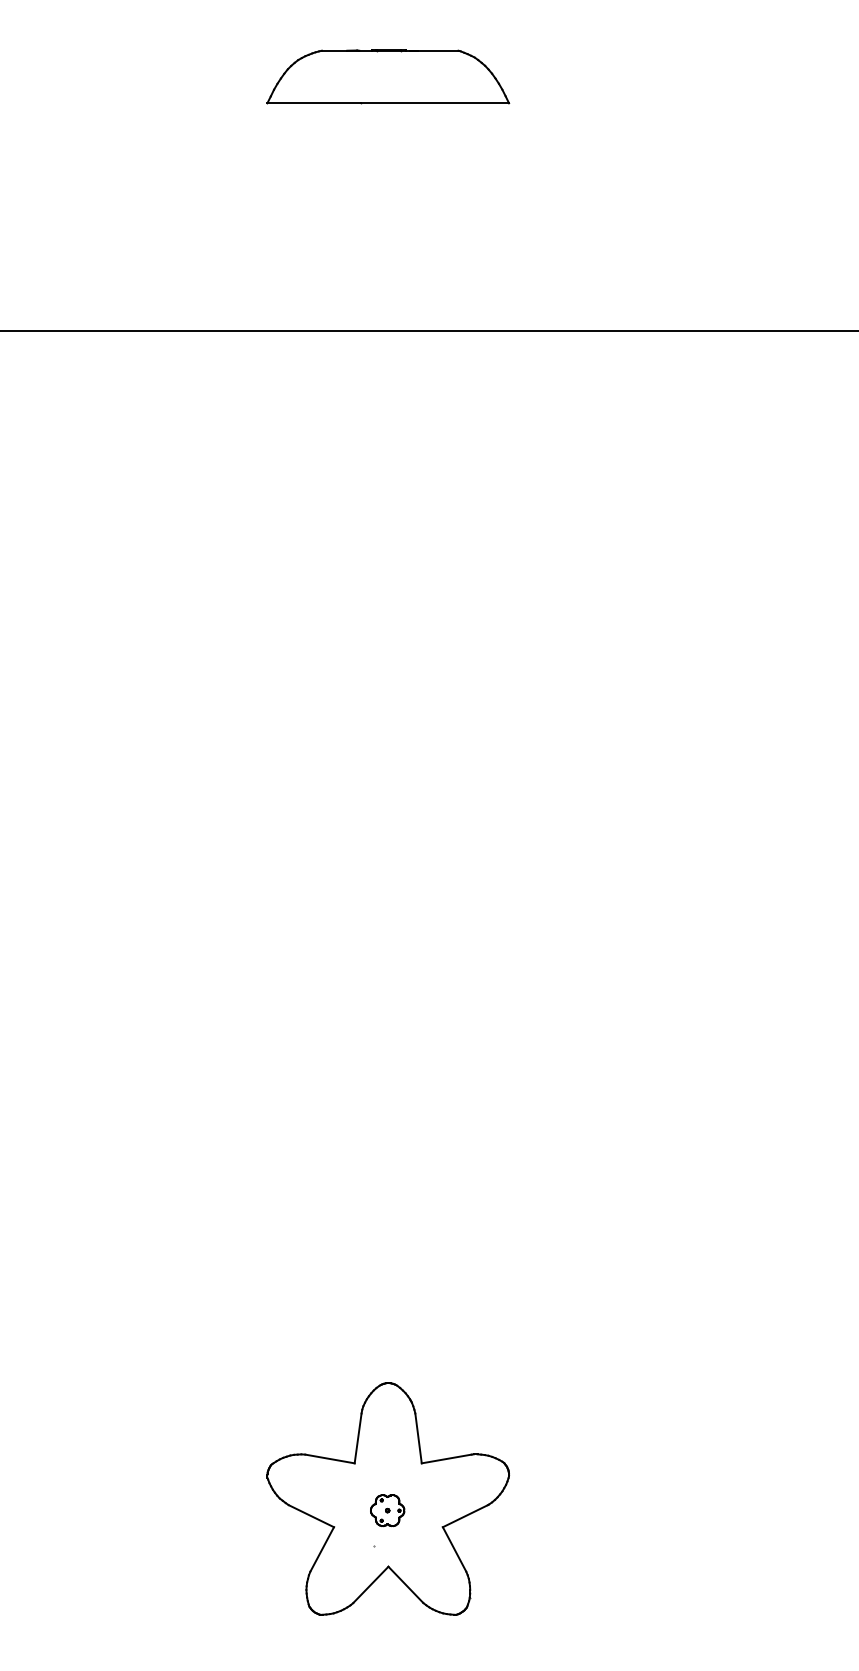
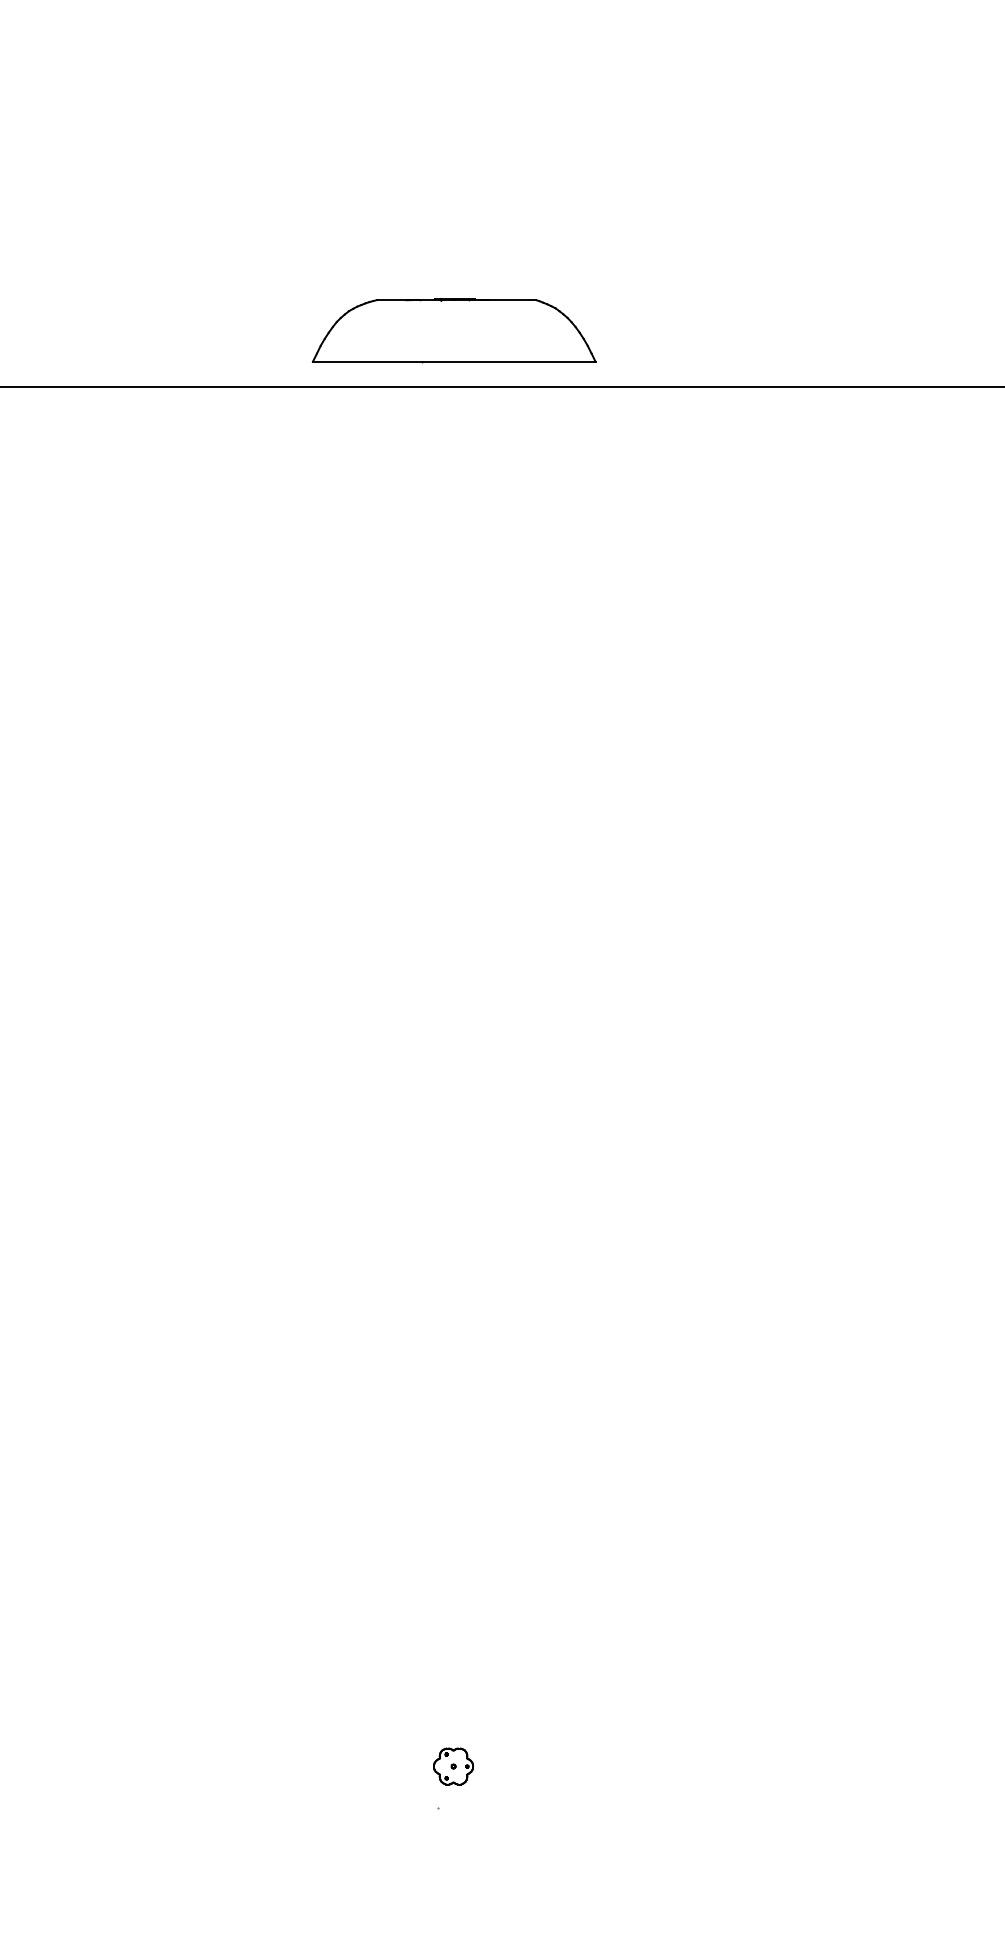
part: (388, 76) -> (454, 330), moved
part: (387, 1498) -> (453, 1752), removed

